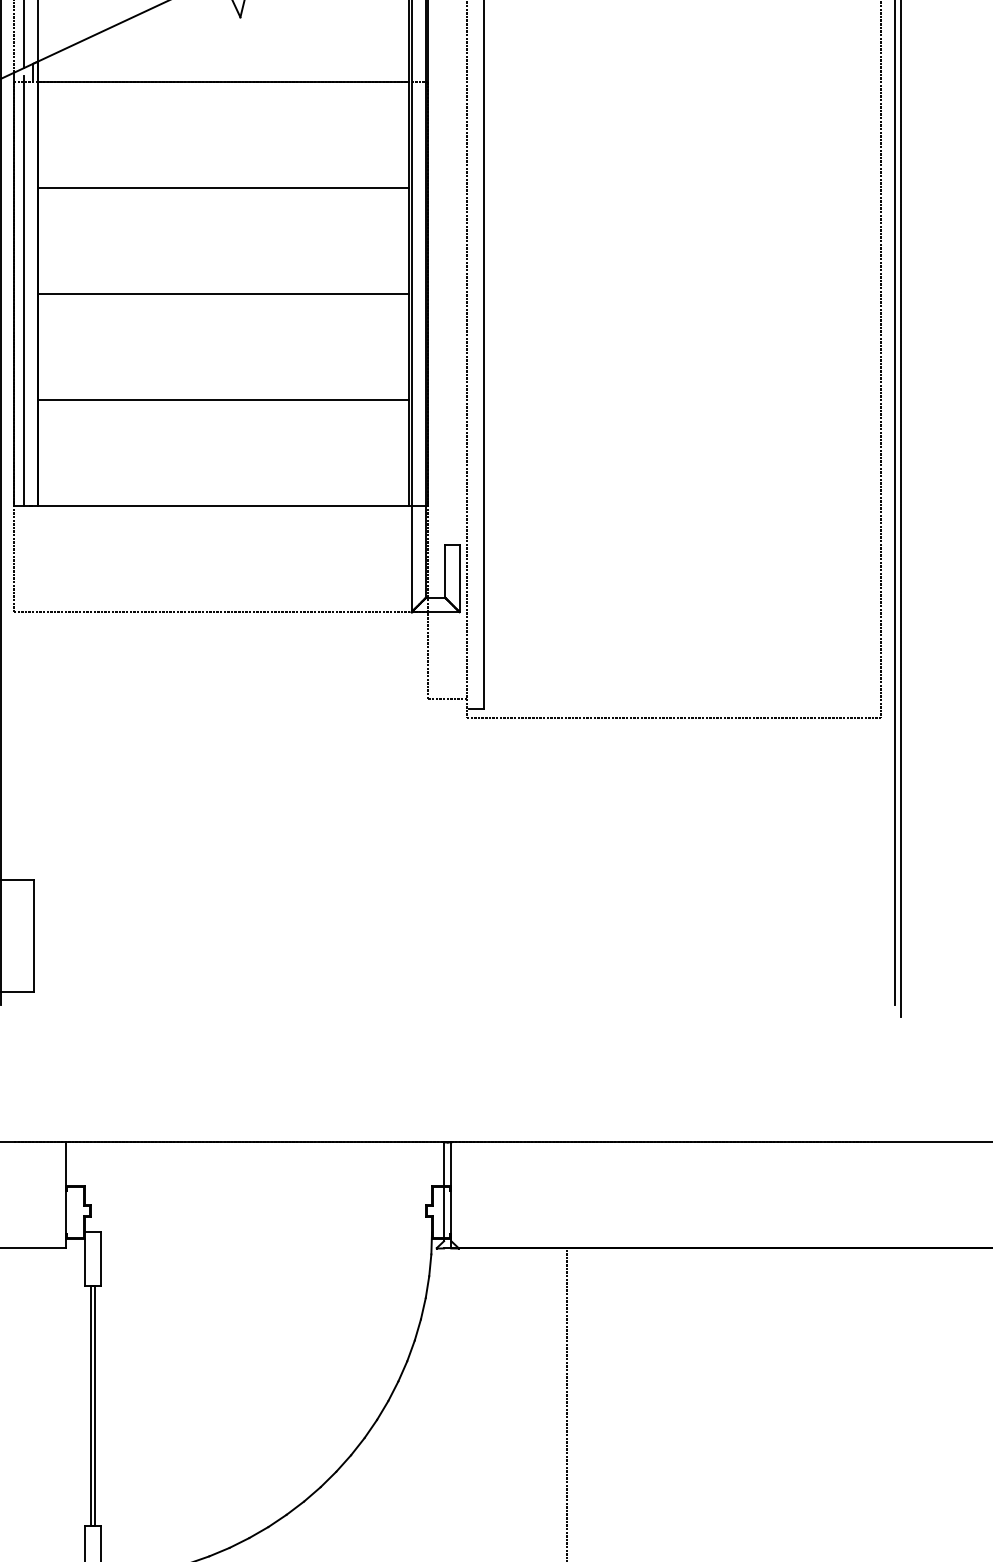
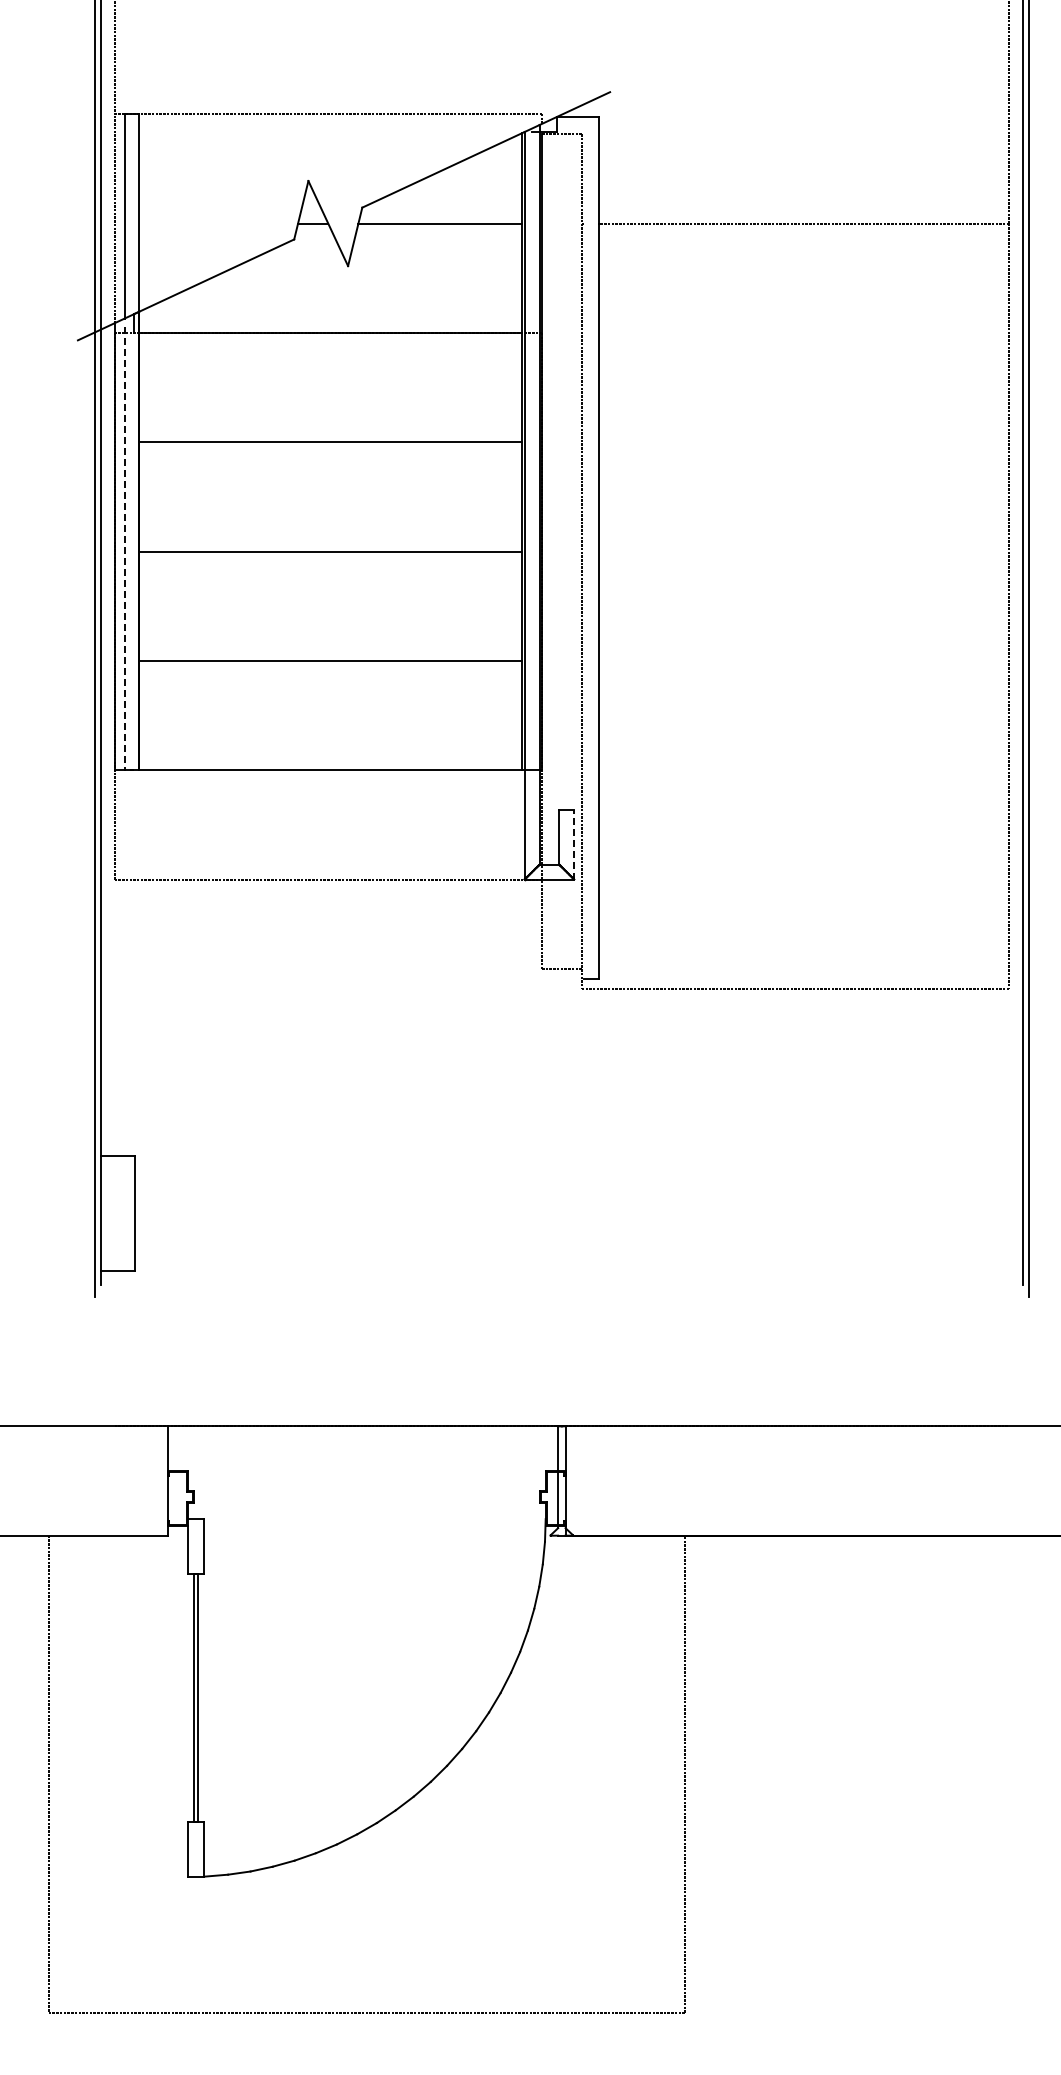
line: (23, 291) -> (124, 548), solid -> dashed
line: (459, 578) -> (574, 844), solid -> dashed

